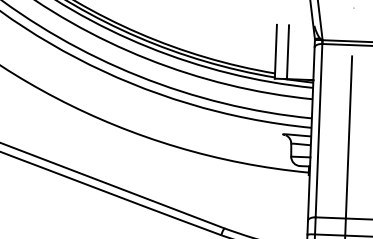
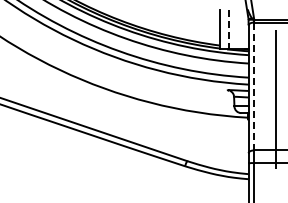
line: (288, 52) -> (229, 29), solid -> dashed
line: (319, 130) -> (254, 86), solid -> dashed

